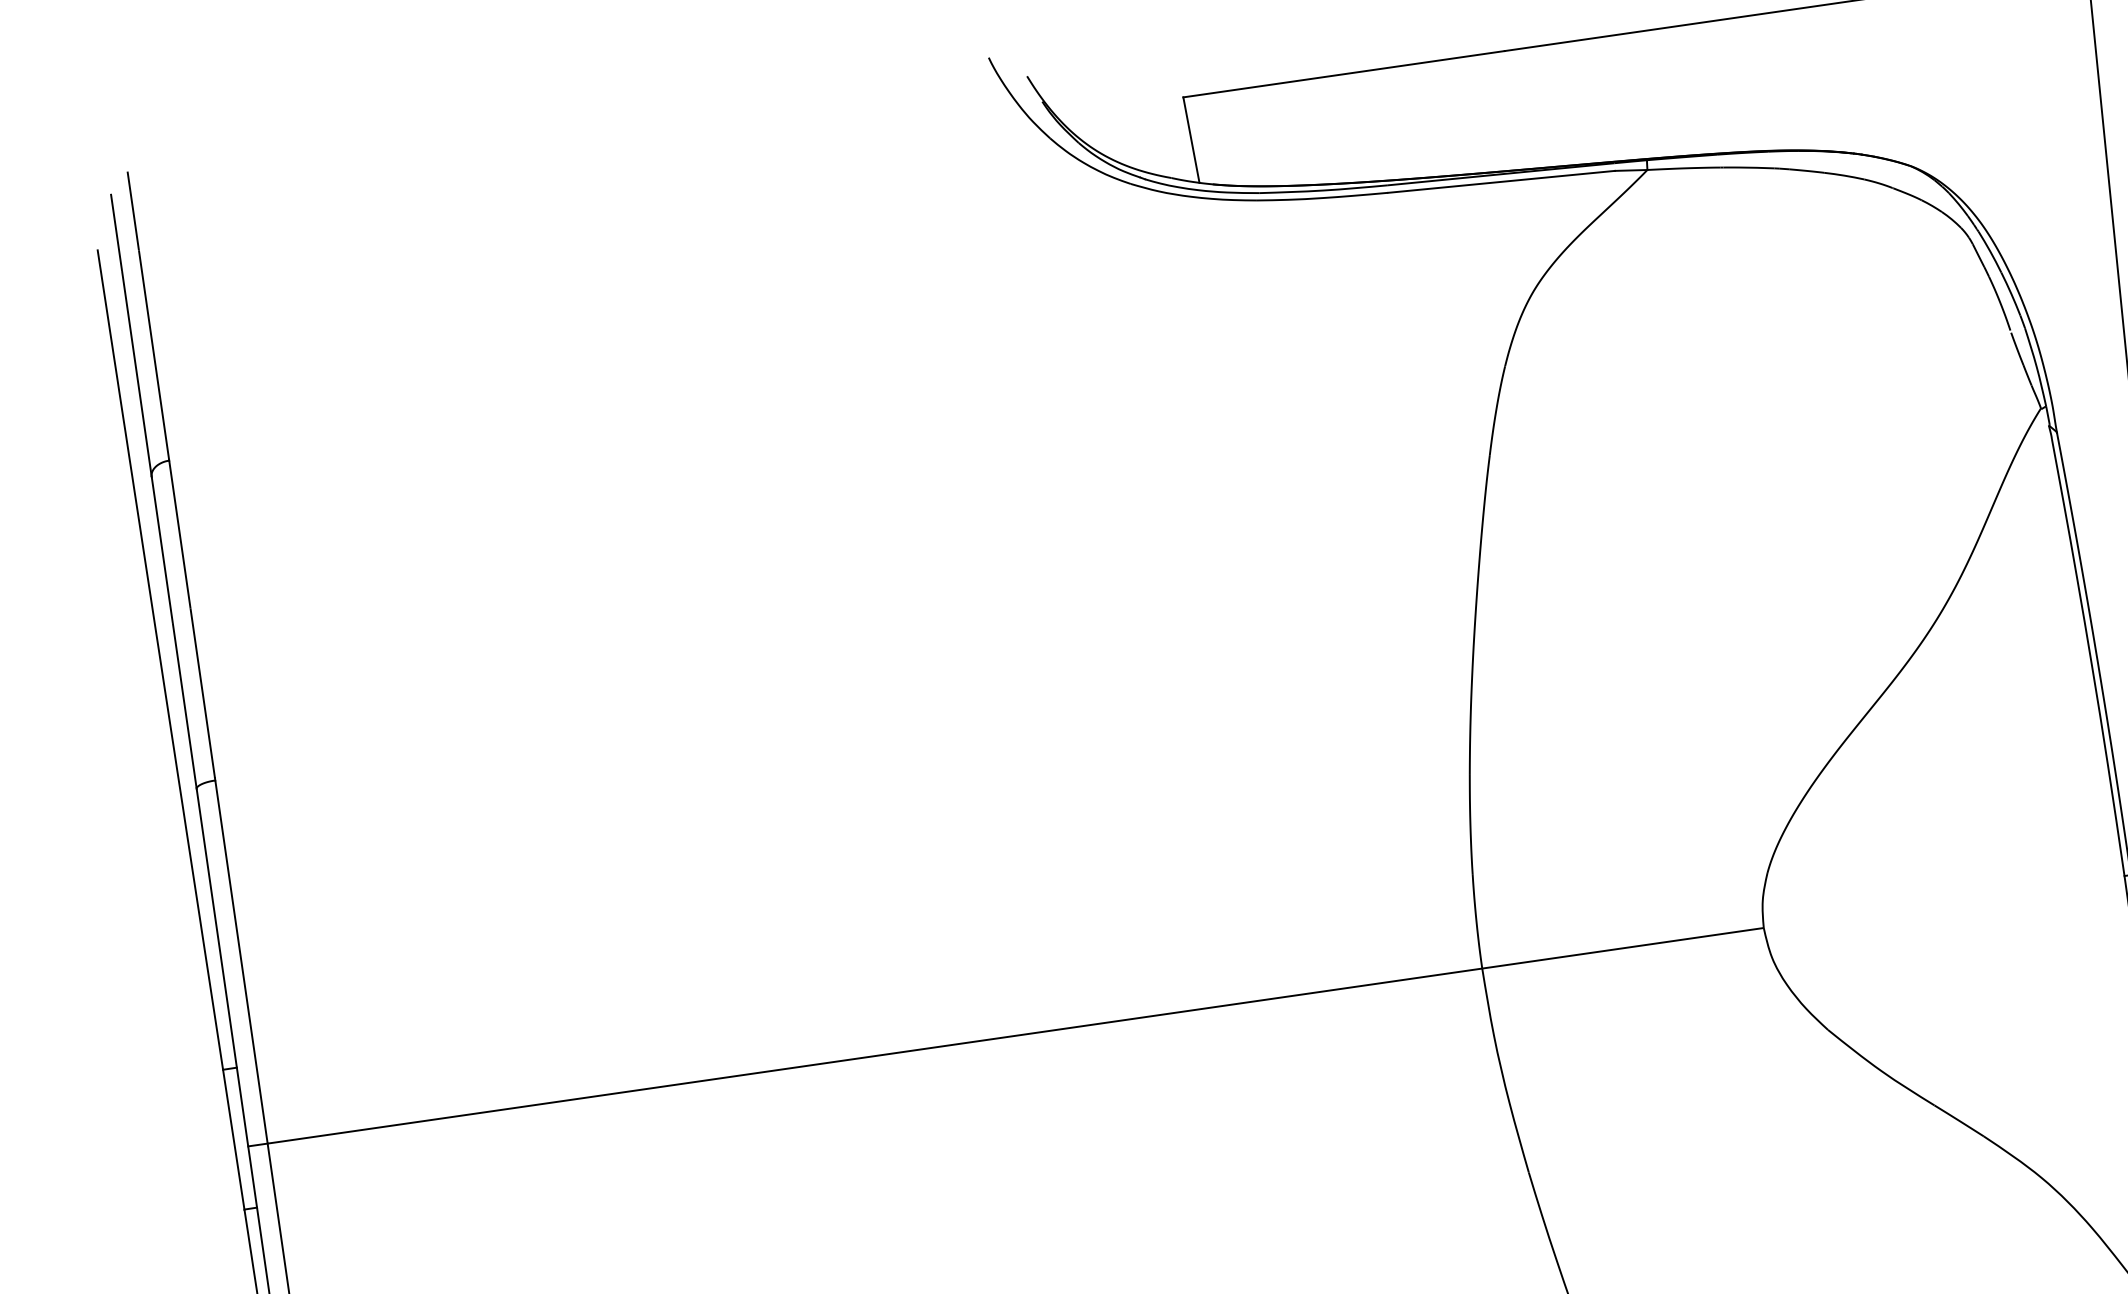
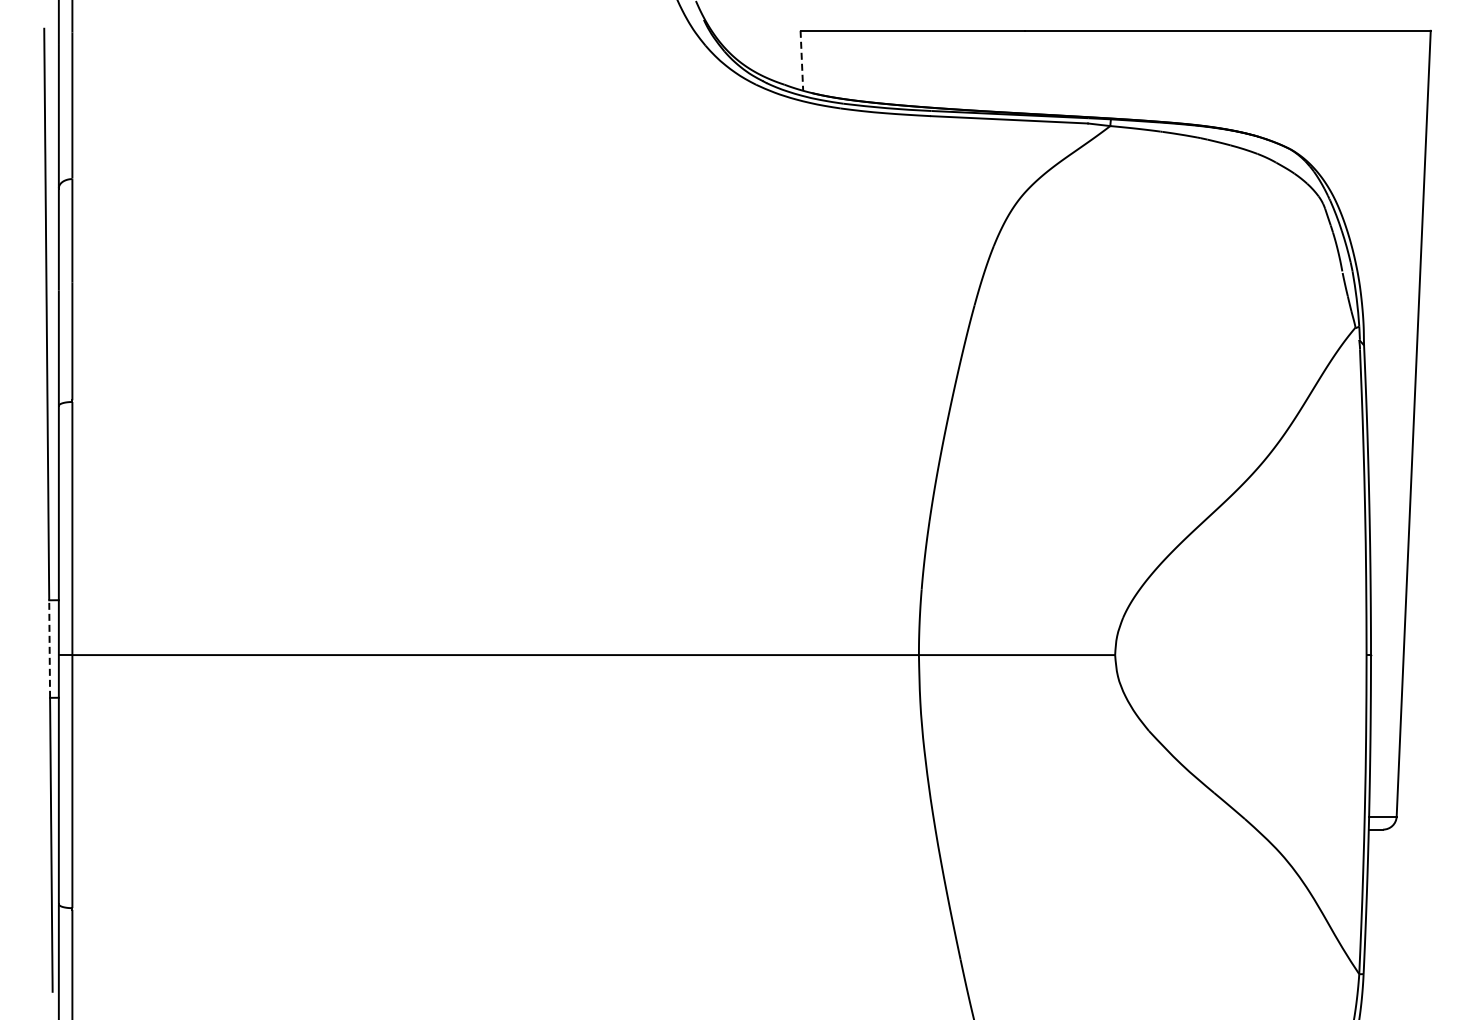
line: (1191, 141) -> (801, 61), solid -> dashed
line: (233, 1140) -> (49, 649), solid -> dashed

